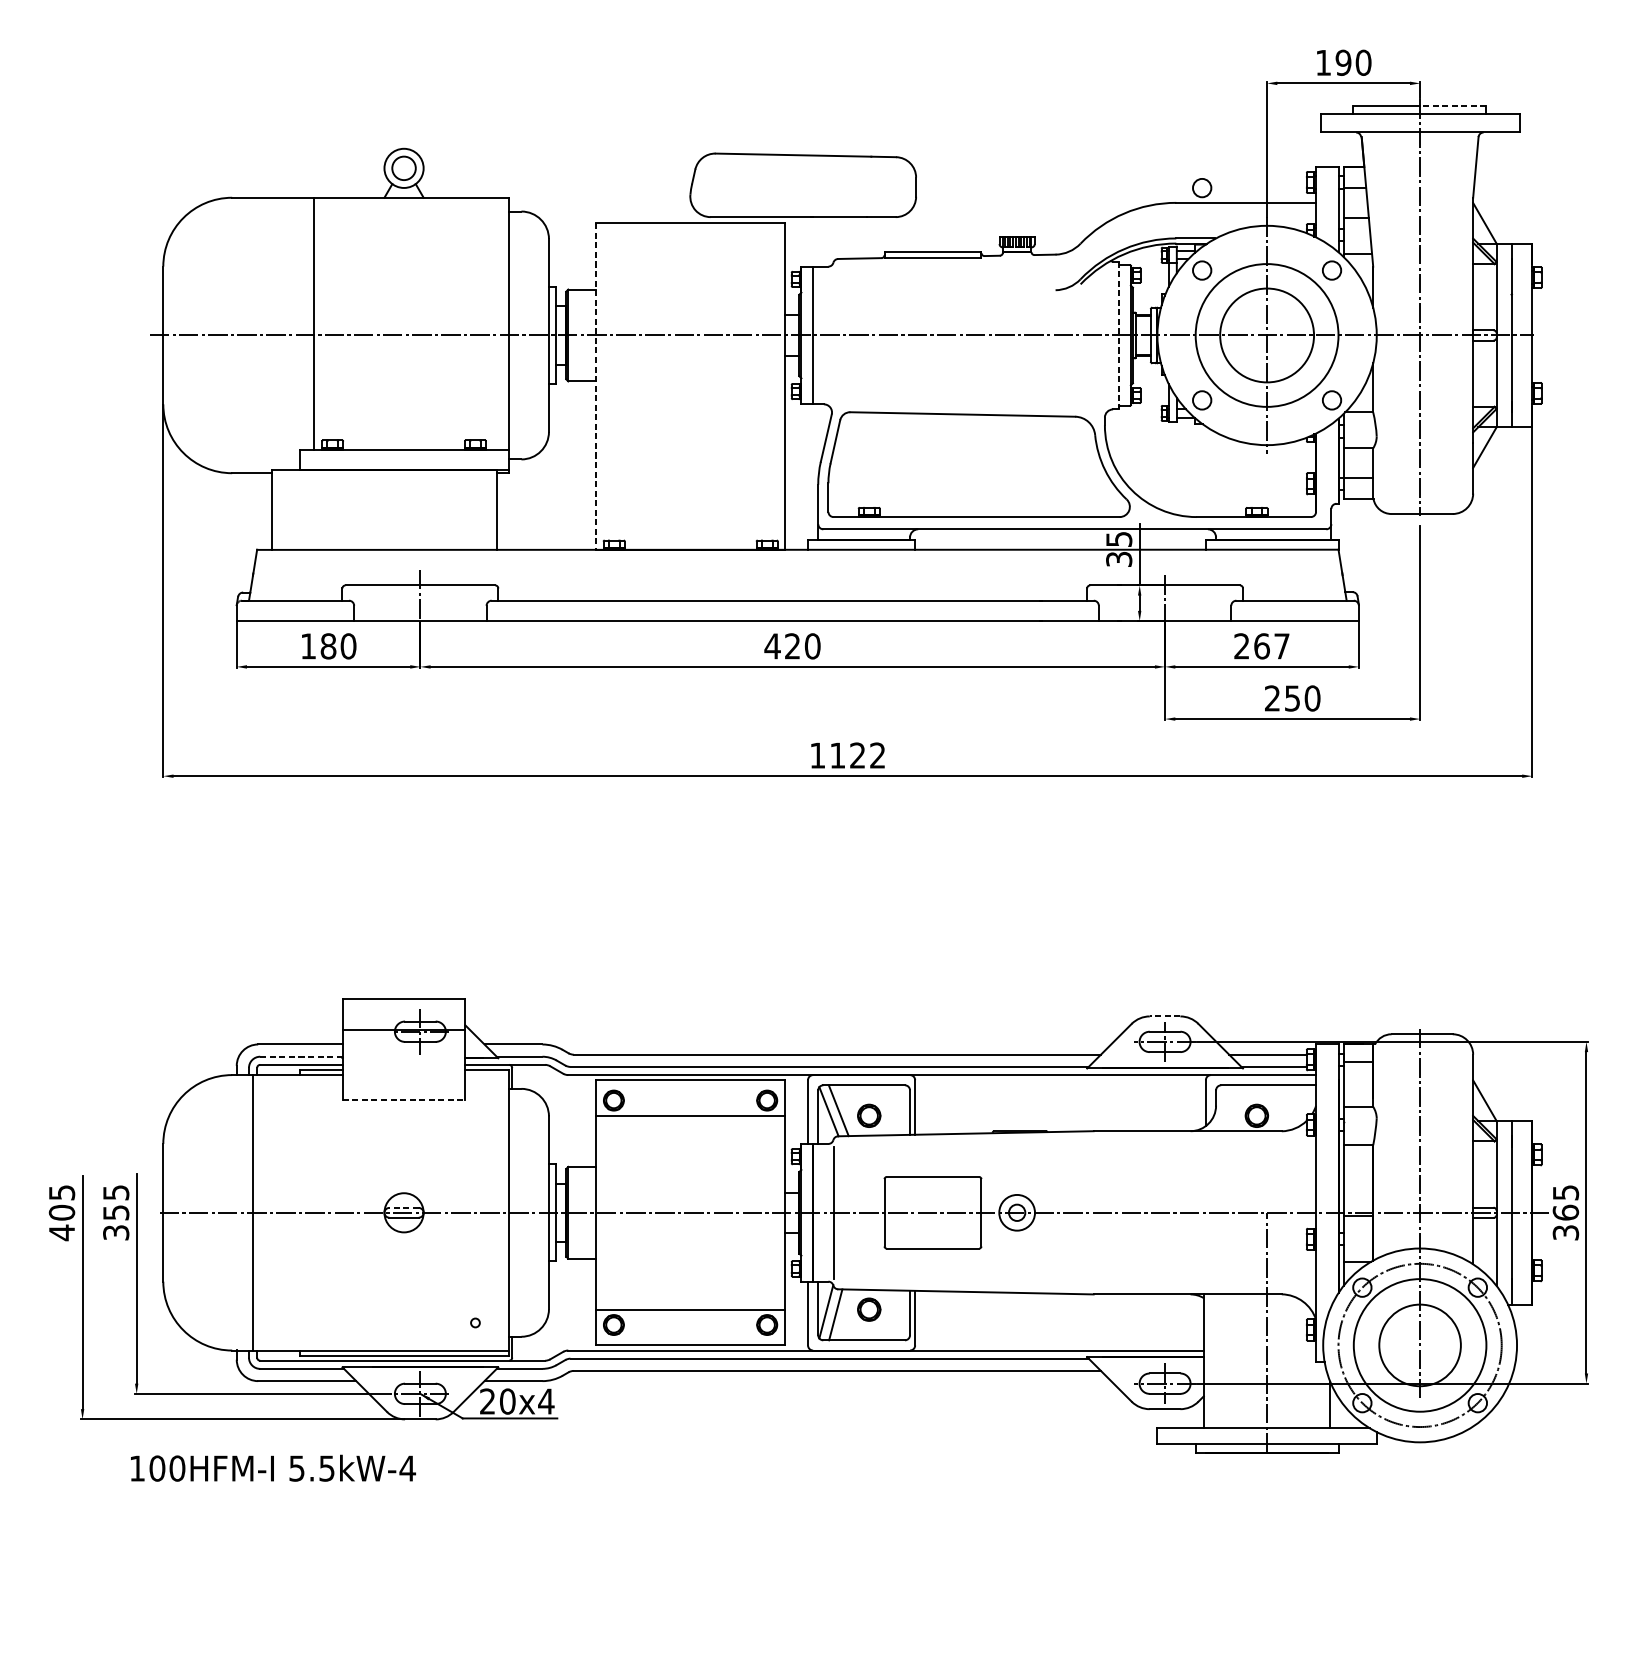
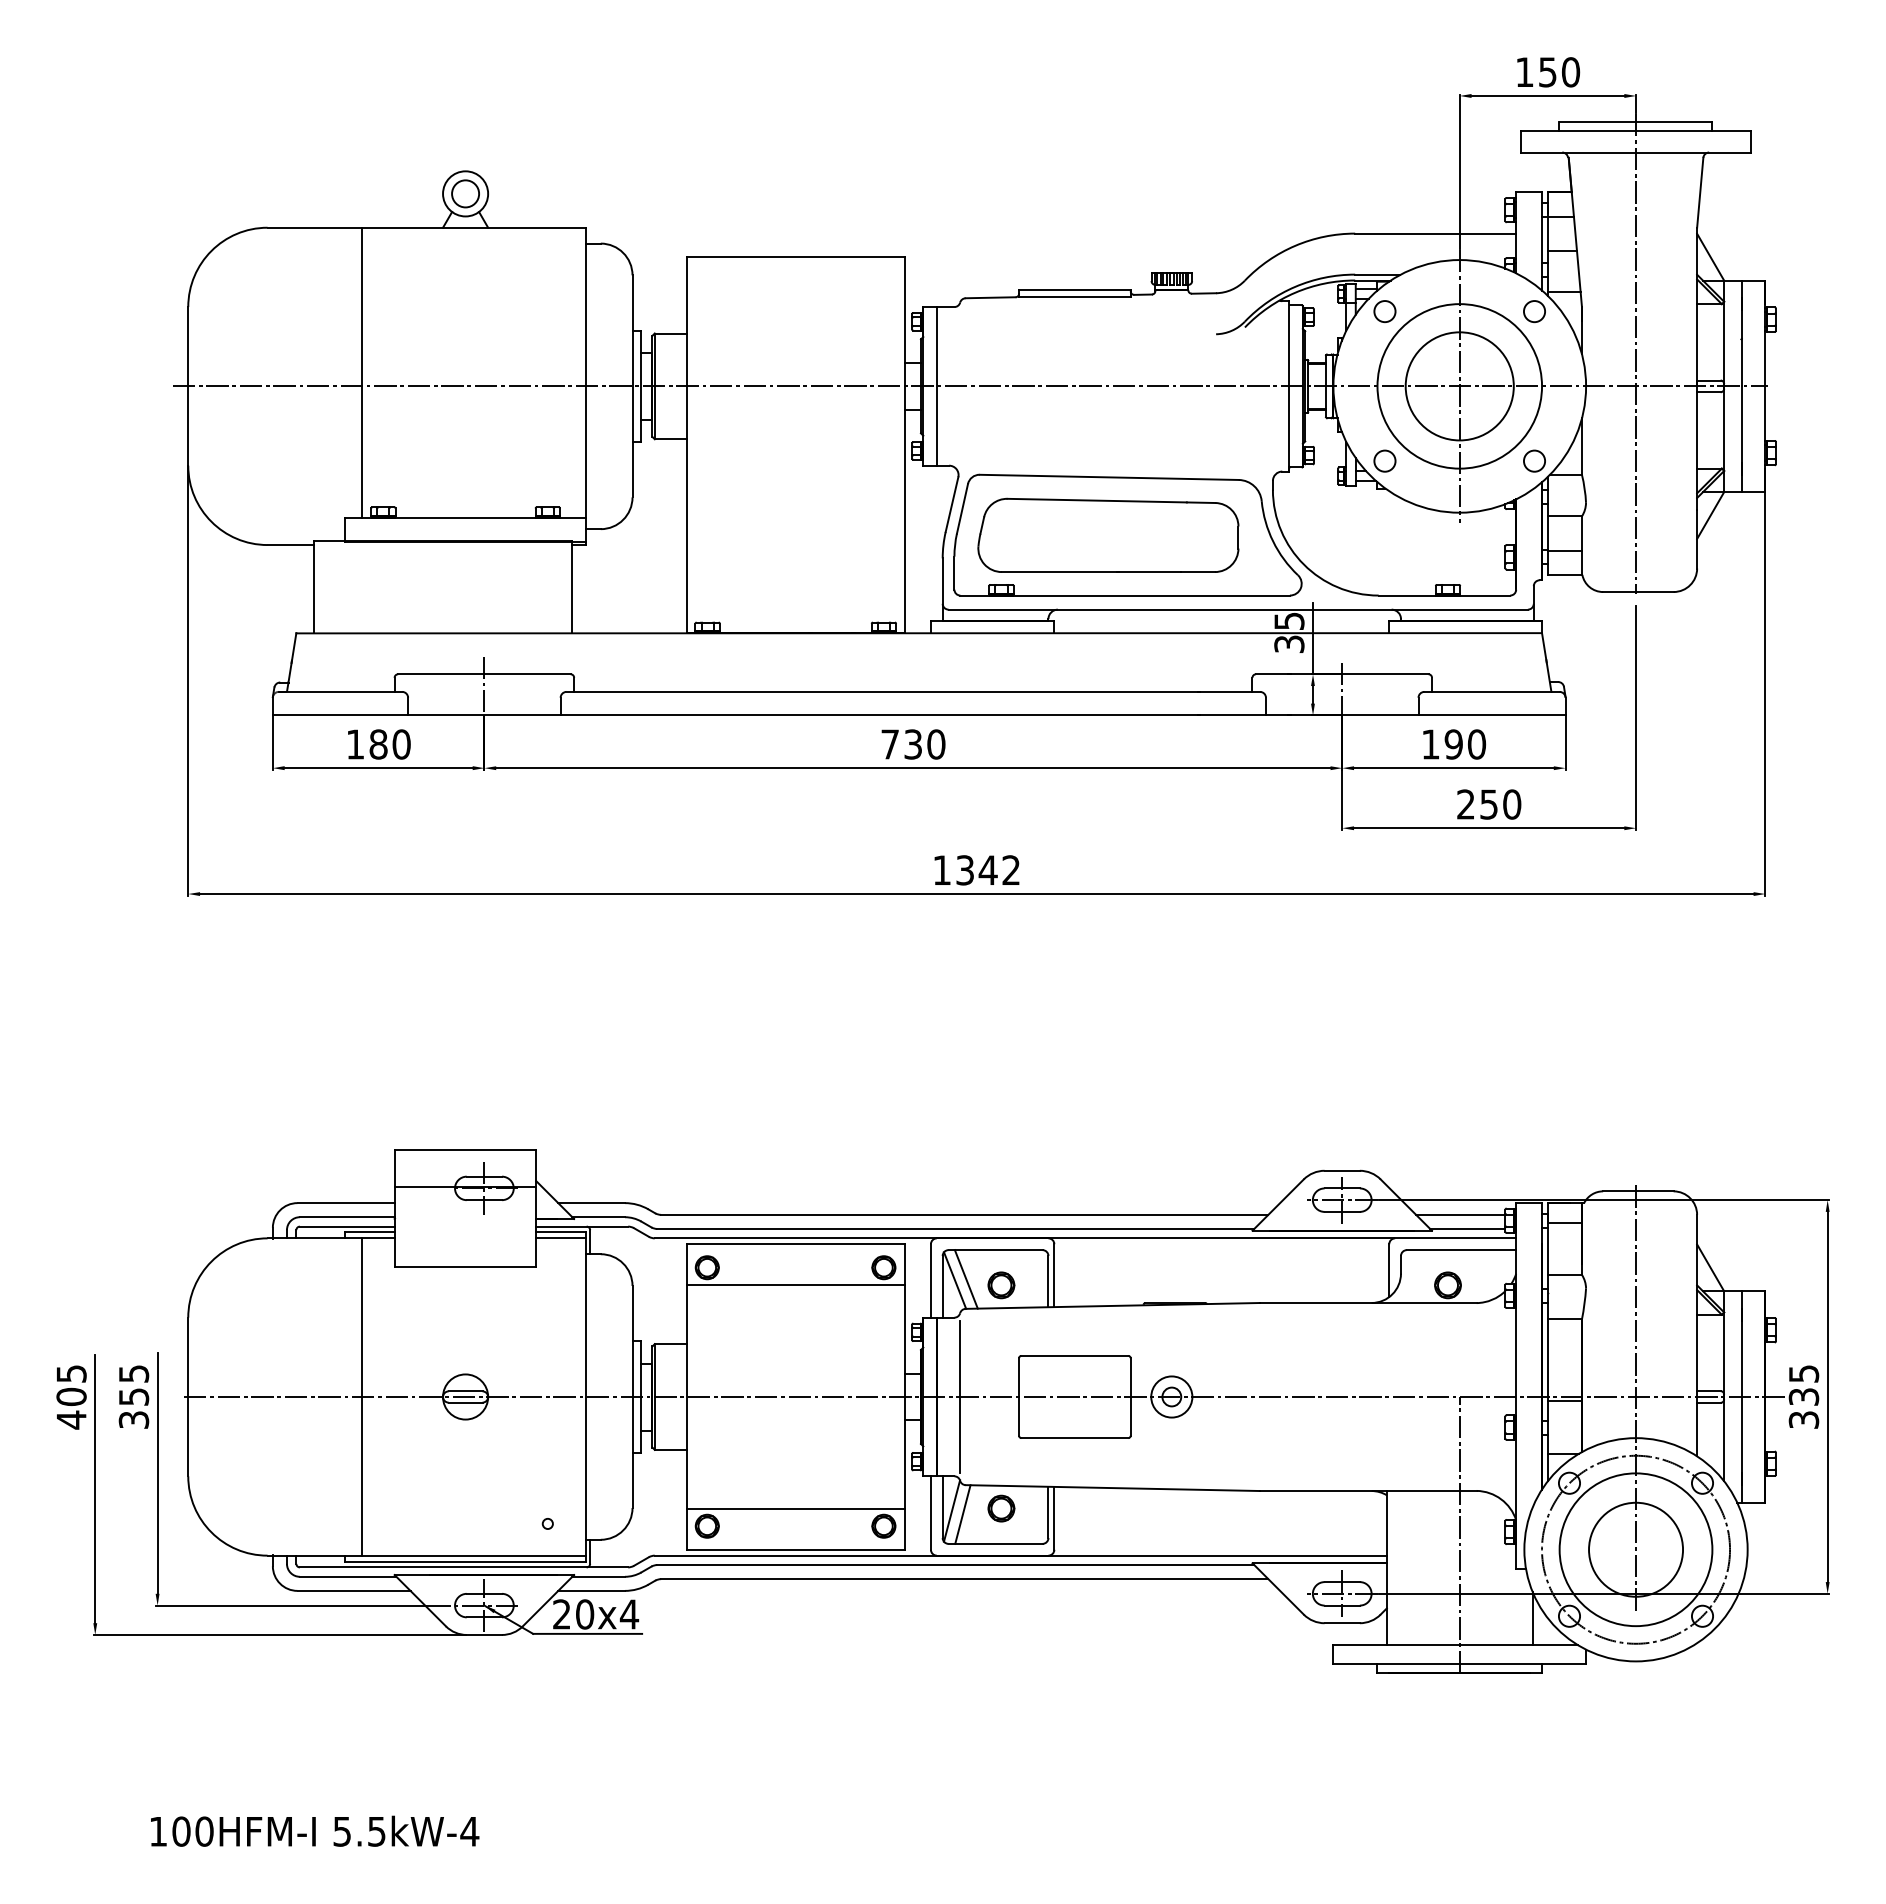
text: (1343, 63) -> (1547, 72), 190 -> 150
line: (1452, 105) -> (1673, 121), dashed -> solid
part: (803, 184) -> (1108, 534), moved
circle: (1201, 188) -> (1384, 216), removed
line: (1119, 335) -> (1289, 386), dashed -> solid
line: (596, 386) -> (687, 445), dashed -> solid
text: (781, 646) -> (900, 744), 420 -> 730
text: (1262, 646) -> (1454, 744), 267 -> 190
text: (847, 755) -> (976, 870), 1122 -> 1342
line: (1165, 1016) -> (1342, 1170), dashed -> solid
line: (301, 1056) -> (347, 1217), dashed -> solid
line: (487, 1075) -> (561, 1238), added
line: (403, 1099) -> (465, 1266), dashed -> solid
line: (403, 1208) -> (465, 1391), dashed -> solid
line: (252, 1212) -> (362, 1396), moved
text: (1565, 1212) -> (1803, 1396), 365 -> 335
text: (273, 1467) -> (315, 1830), moved

